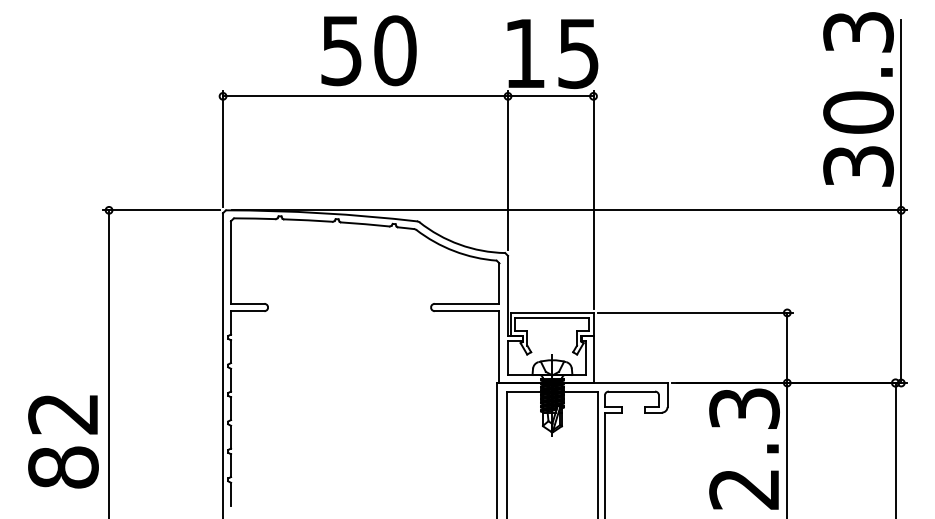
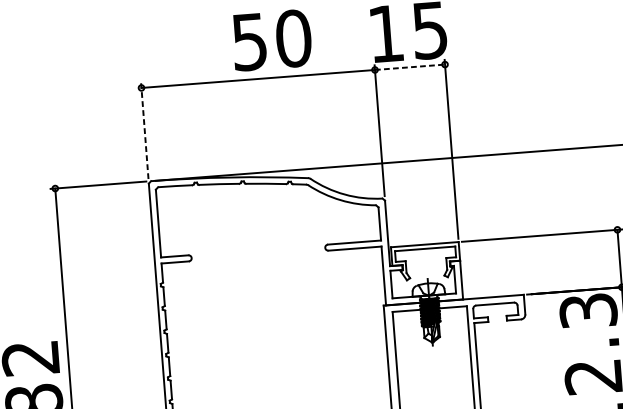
text: (368, 50) -> (271, 40), moved
line: (550, 96) -> (409, 67), solid -> dashed
line: (223, 148) -> (145, 130), solid -> dashed

